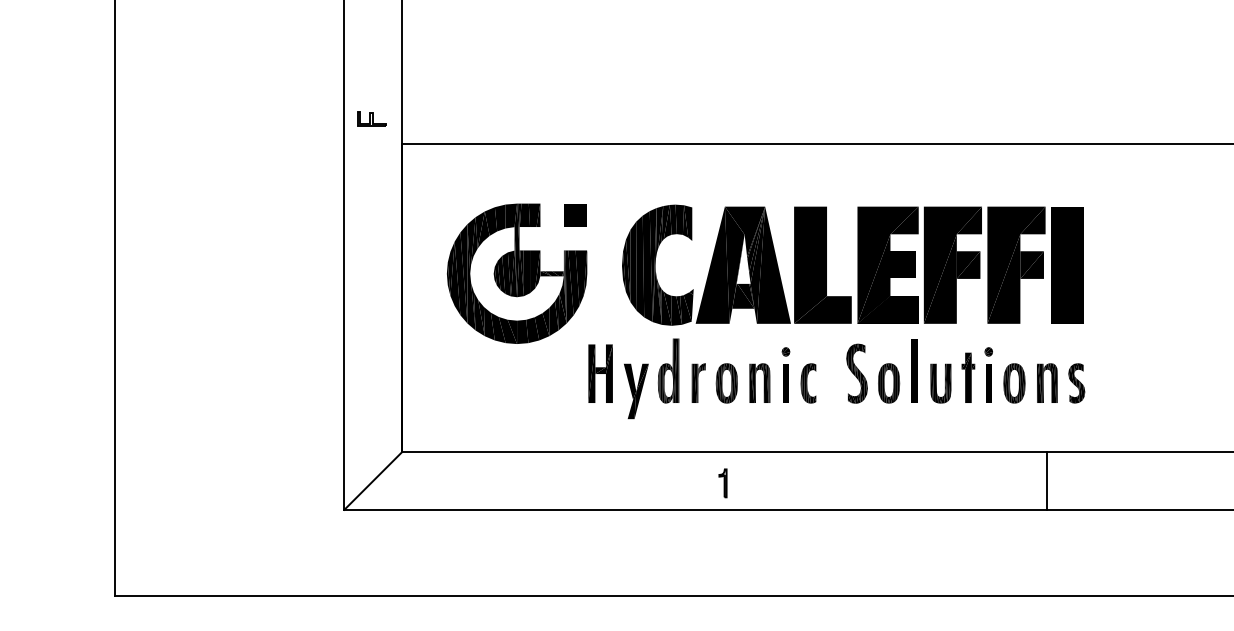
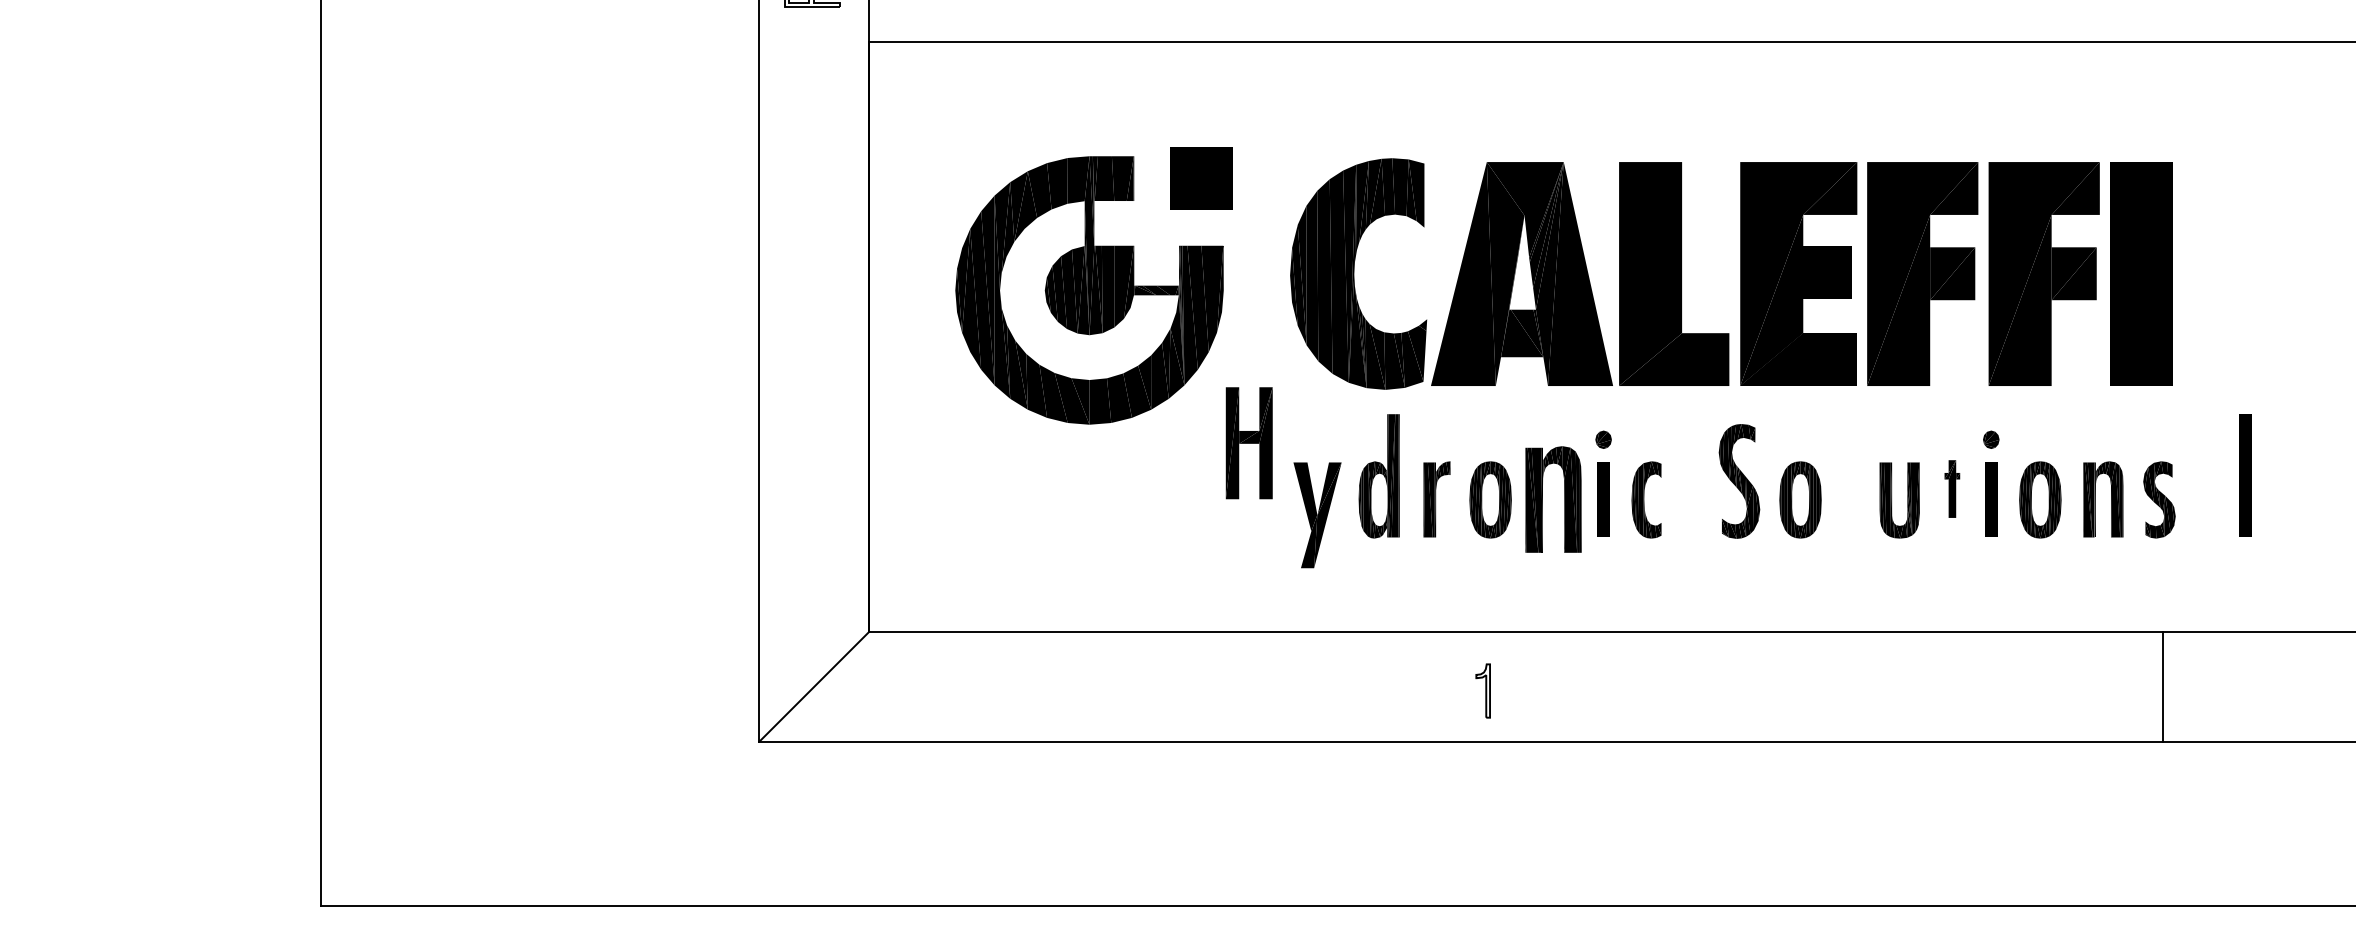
part: (575, 215) -> (1201, 178), size x1.4
part: (914, 370) -> (2244, 475), moved
part: (600, 373) -> (1248, 442), moved
part: (968, 377) -> (1952, 488), size x0.6
part: (759, 382) -> (1552, 498), size x1.4
line: (1047, 480) -> (2162, 685), moved

